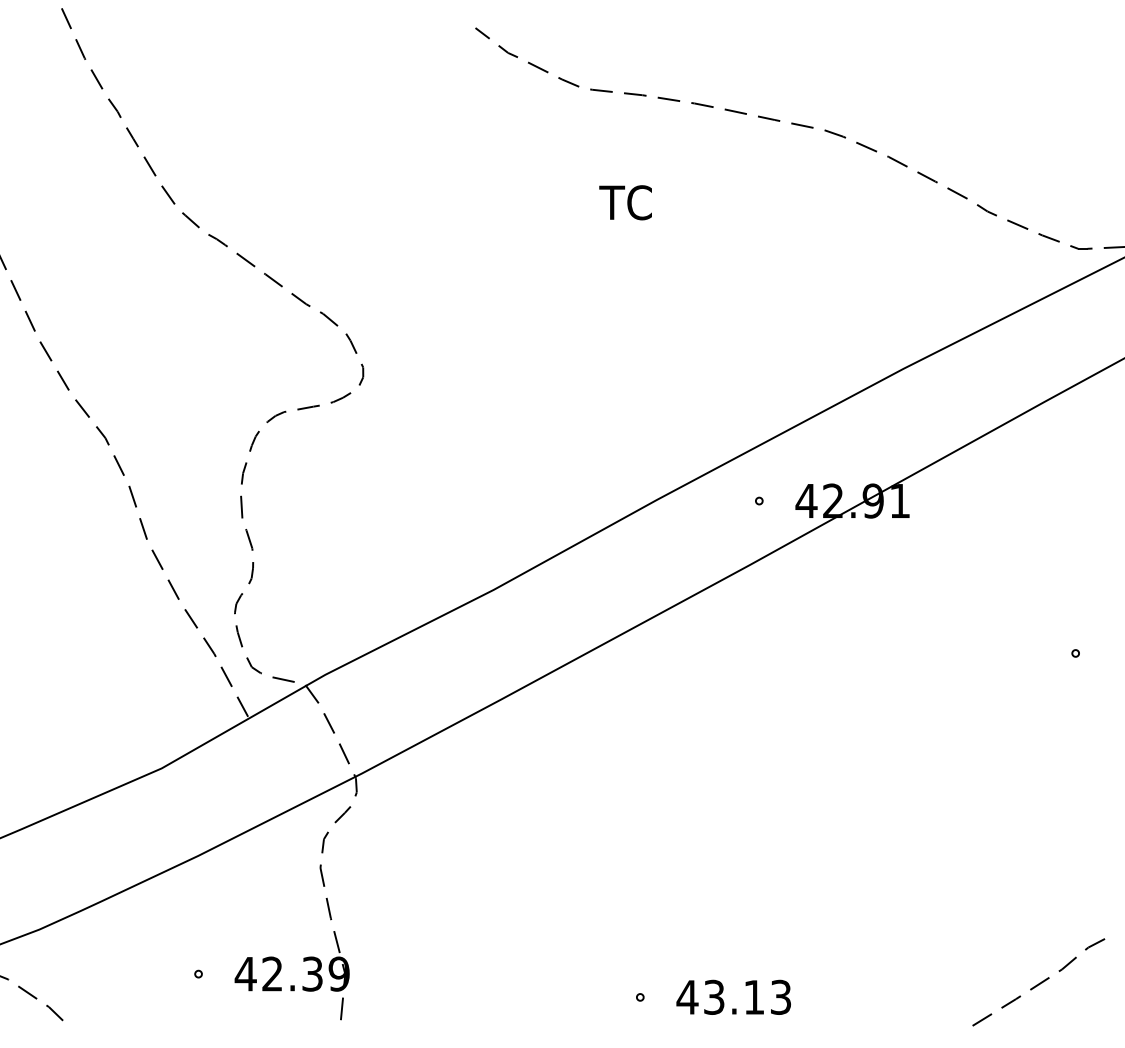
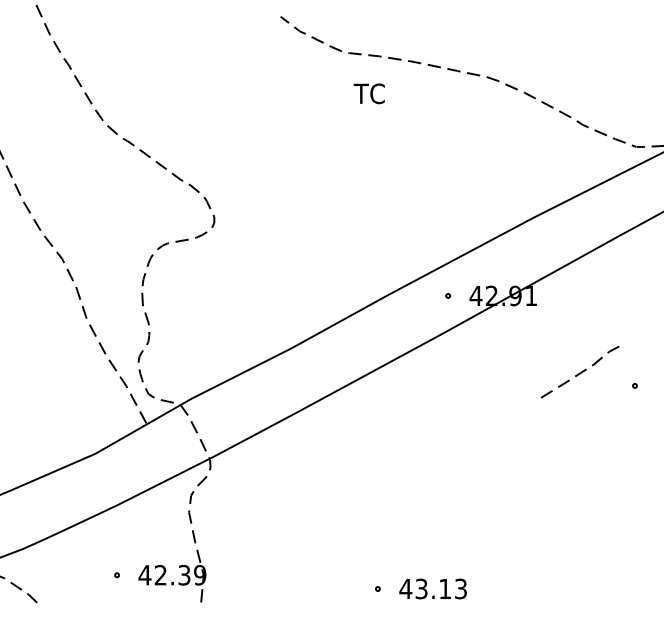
text: (624, 202) -> (368, 93), moved
curve: (1040, 981) -> (581, 371), moved

